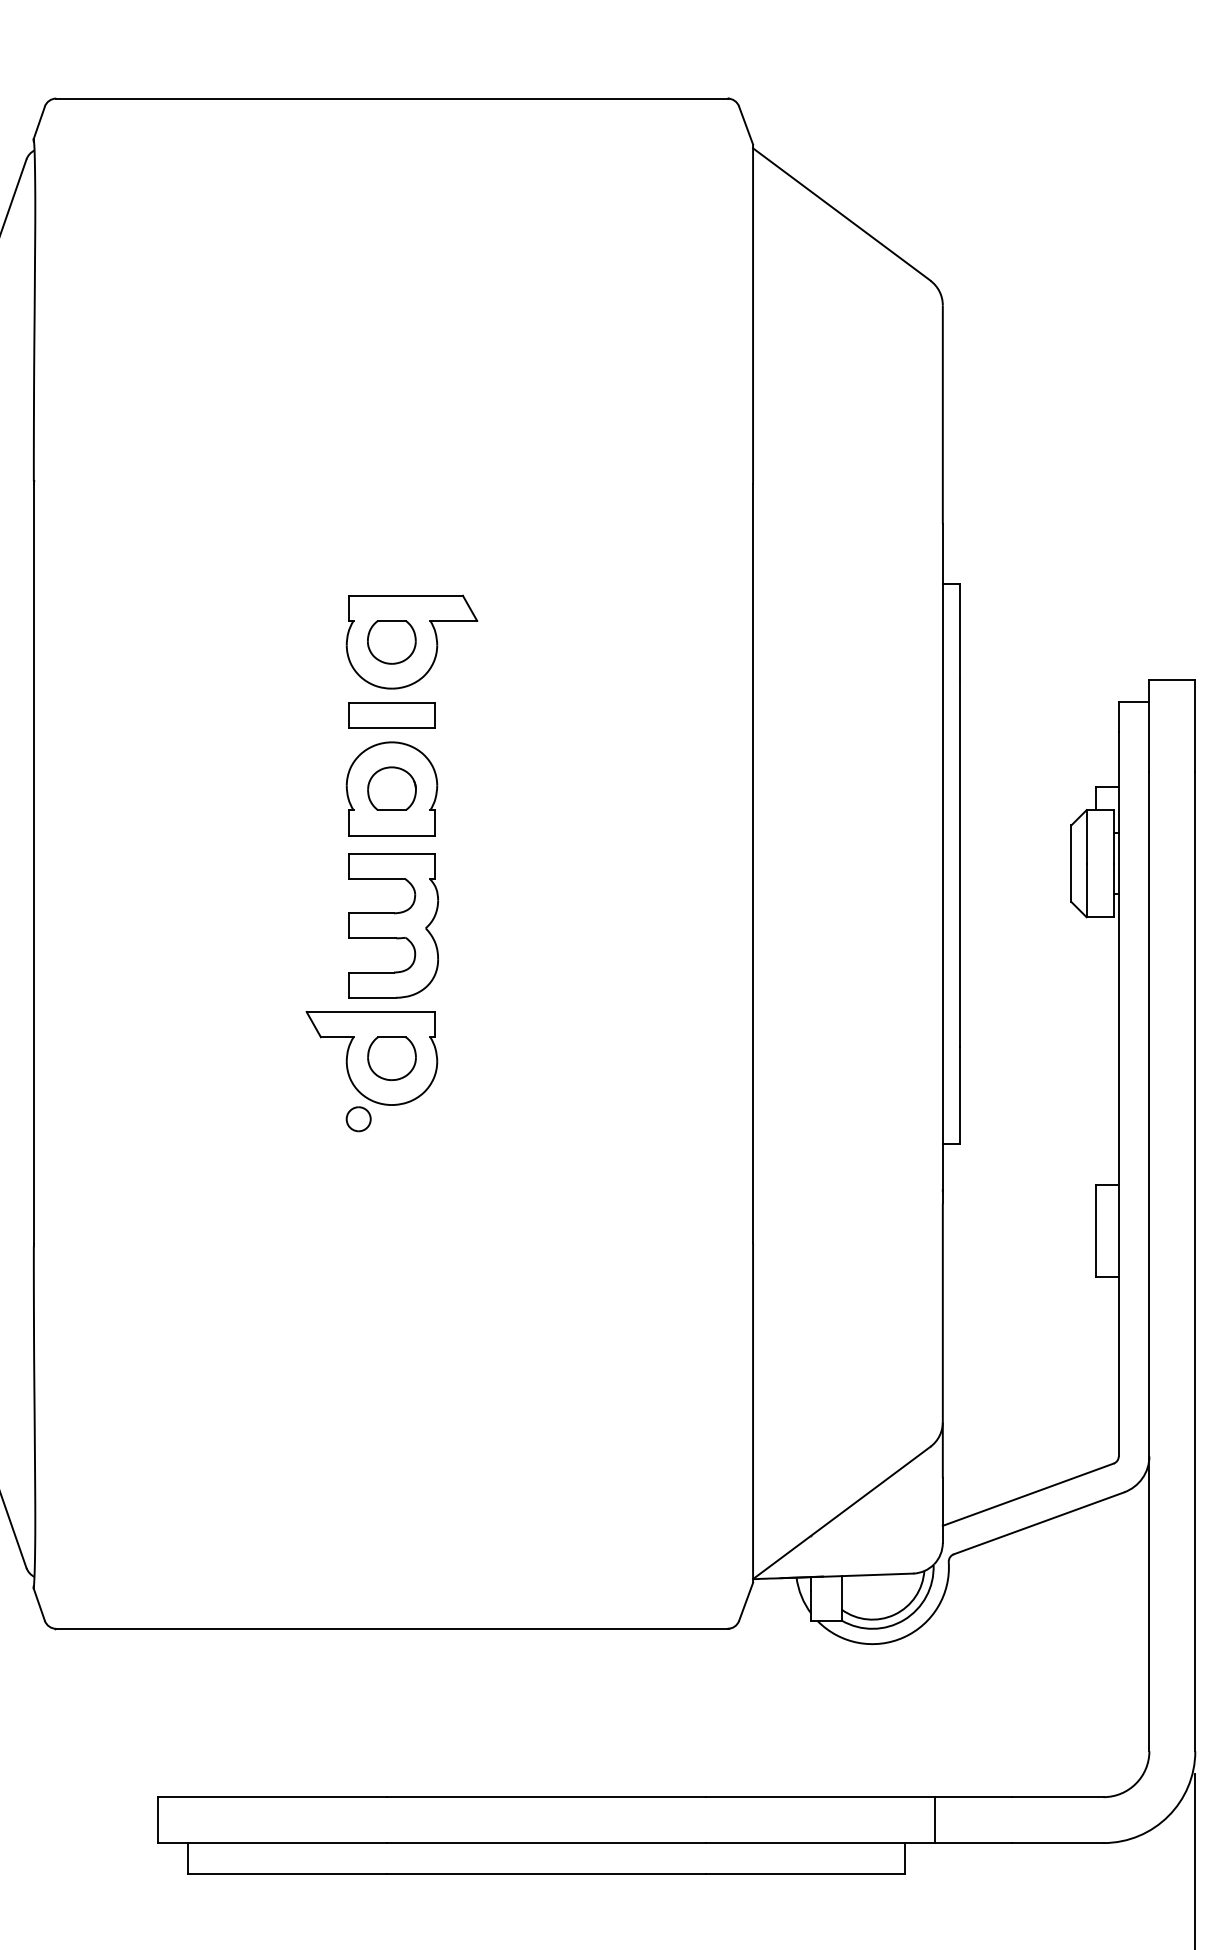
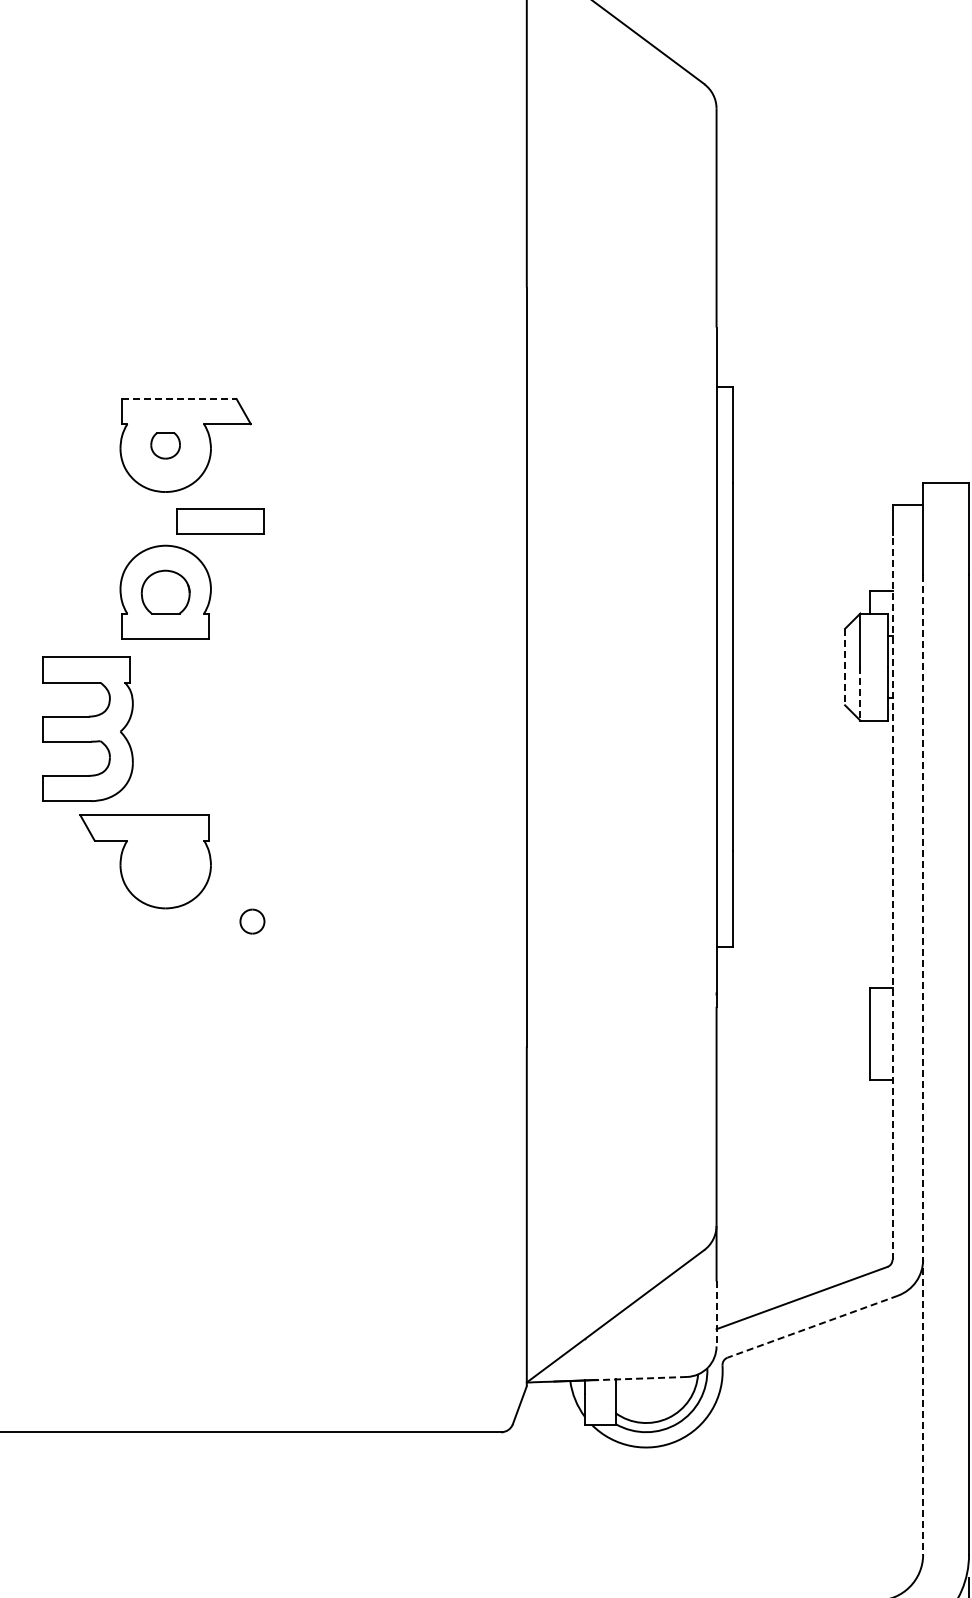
line: (406, 595) -> (180, 398), solid -> dashed
part: (391, 642) -> (165, 445), size x0.6
part: (391, 715) -> (220, 520), moved
line: (1071, 864) -> (845, 667), solid -> dashed
line: (1086, 890) -> (860, 693), solid -> dashed
part: (393, 925) -> (88, 728), moved
part: (391, 1058) -> (165, 861), removed
line: (1118, 1093) -> (892, 896), solid -> dashed
part: (358, 1119) -> (252, 921), moved
line: (1149, 1261) -> (923, 1064), solid -> dashed
line: (942, 1511) -> (716, 1314), solid -> dashed
line: (1039, 1523) -> (813, 1326), solid -> dashed
line: (867, 1575) -> (641, 1378), solid -> dashed

